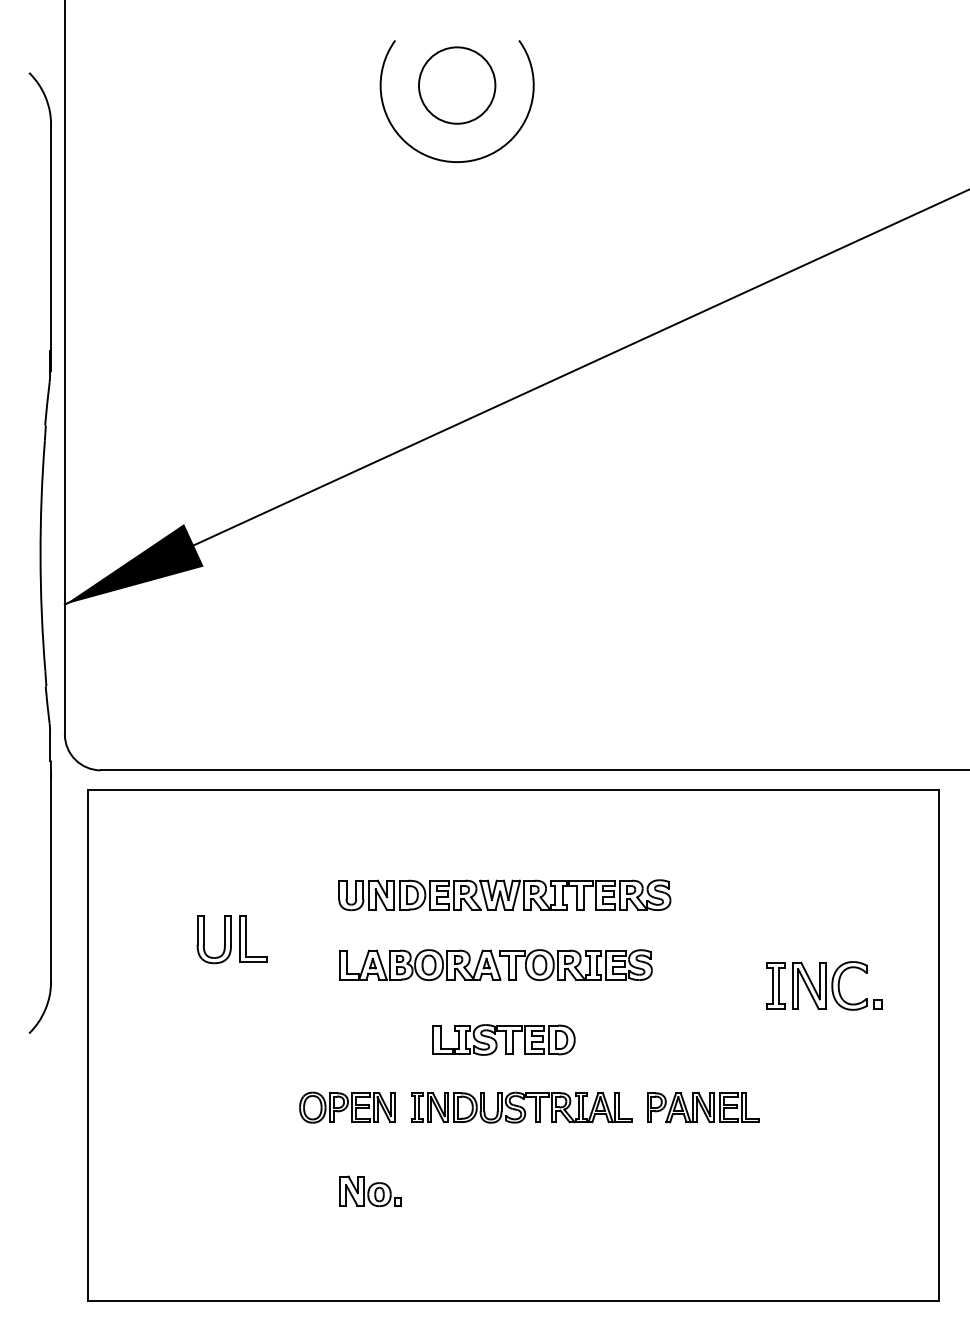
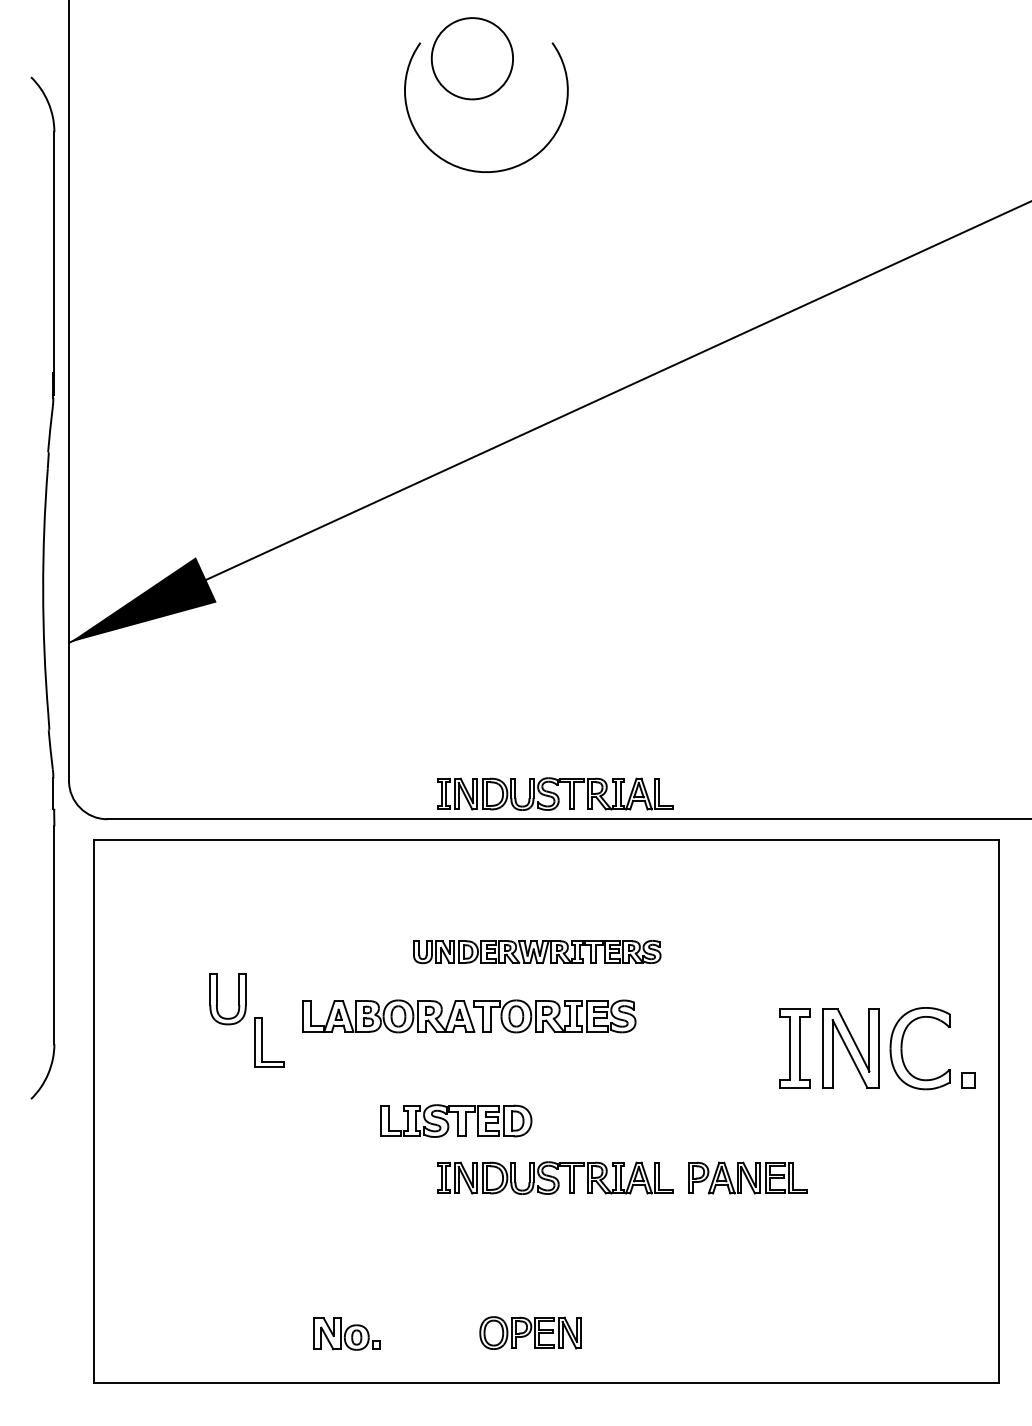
circle: (456, 85) -> (471, 58), moved
part: (522, 746) -> (555, 793), added
part: (505, 894) -> (537, 951), size x0.7
part: (246, 938) -> (262, 1042), moved
part: (495, 965) -> (469, 1016), moved
part: (823, 985) -> (876, 1048), size x1.6
part: (504, 1039) -> (456, 1120), moved
part: (347, 1107) -> (530, 1332), moved
part: (369, 1190) -> (346, 1333), moved

